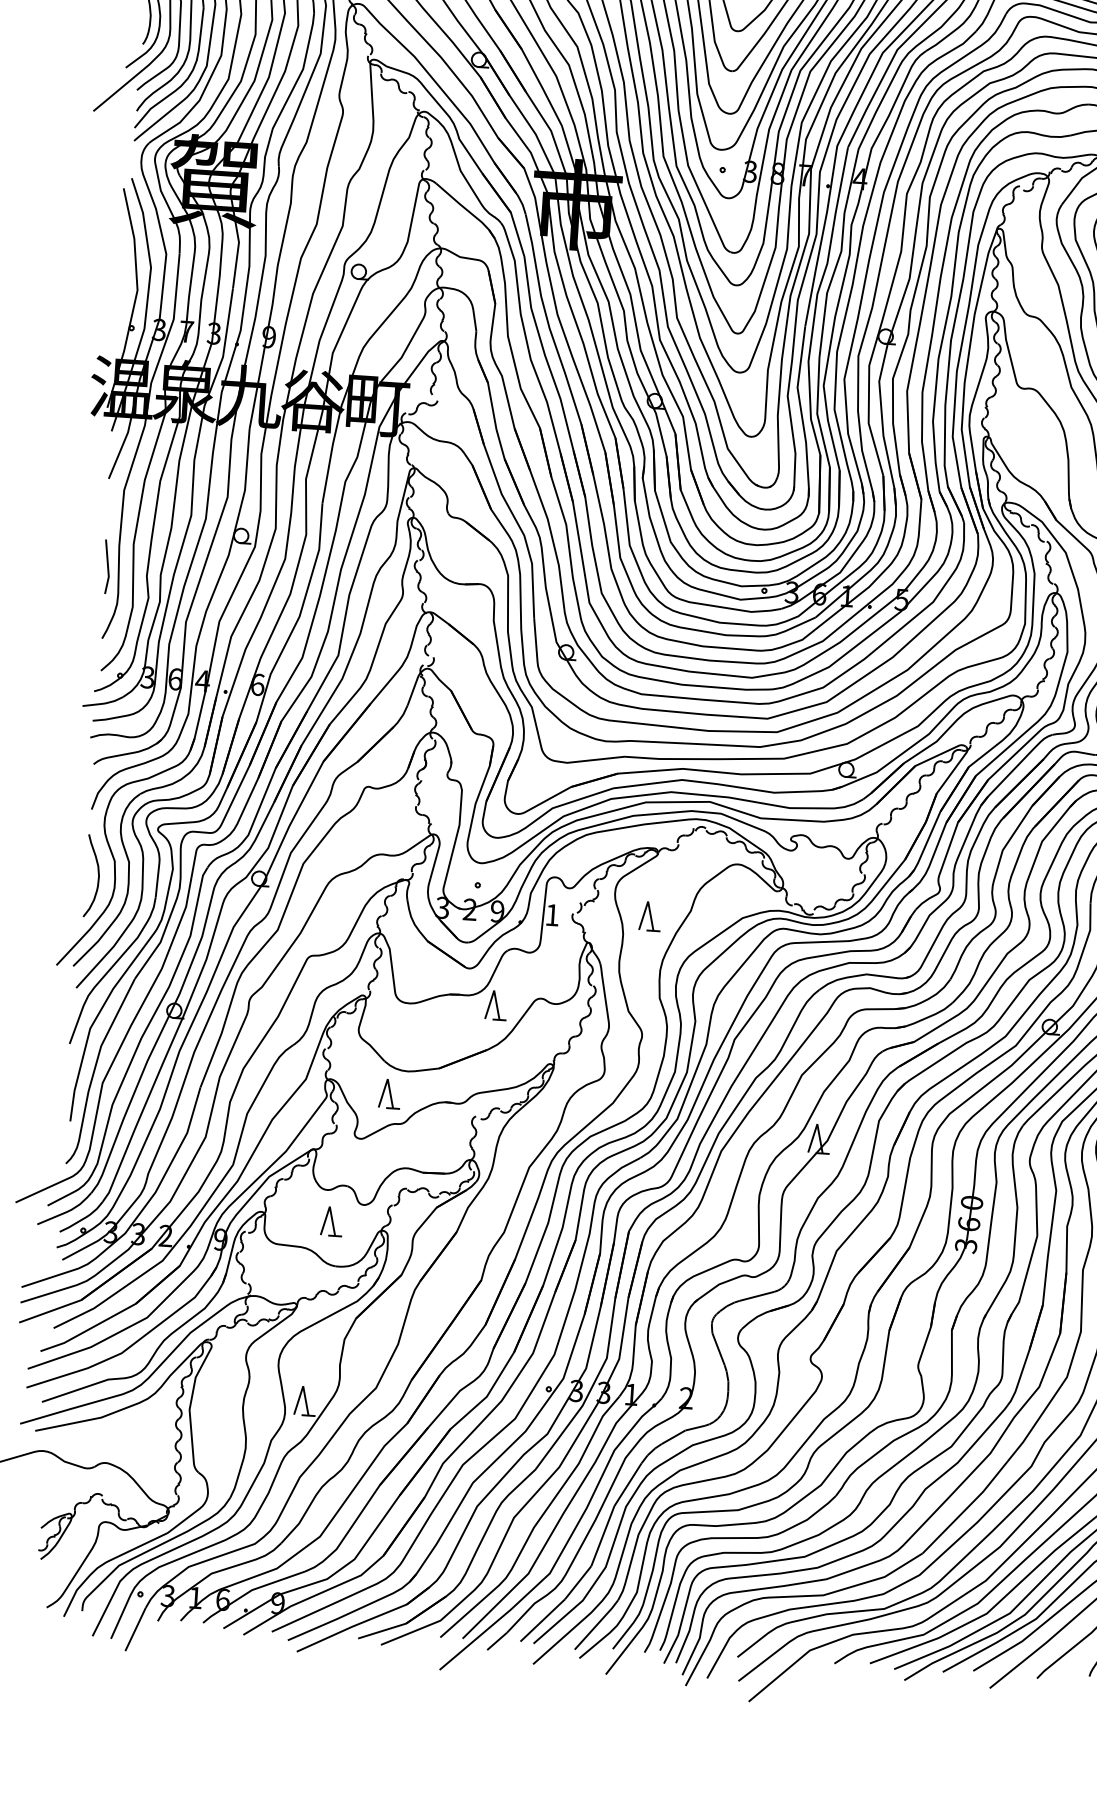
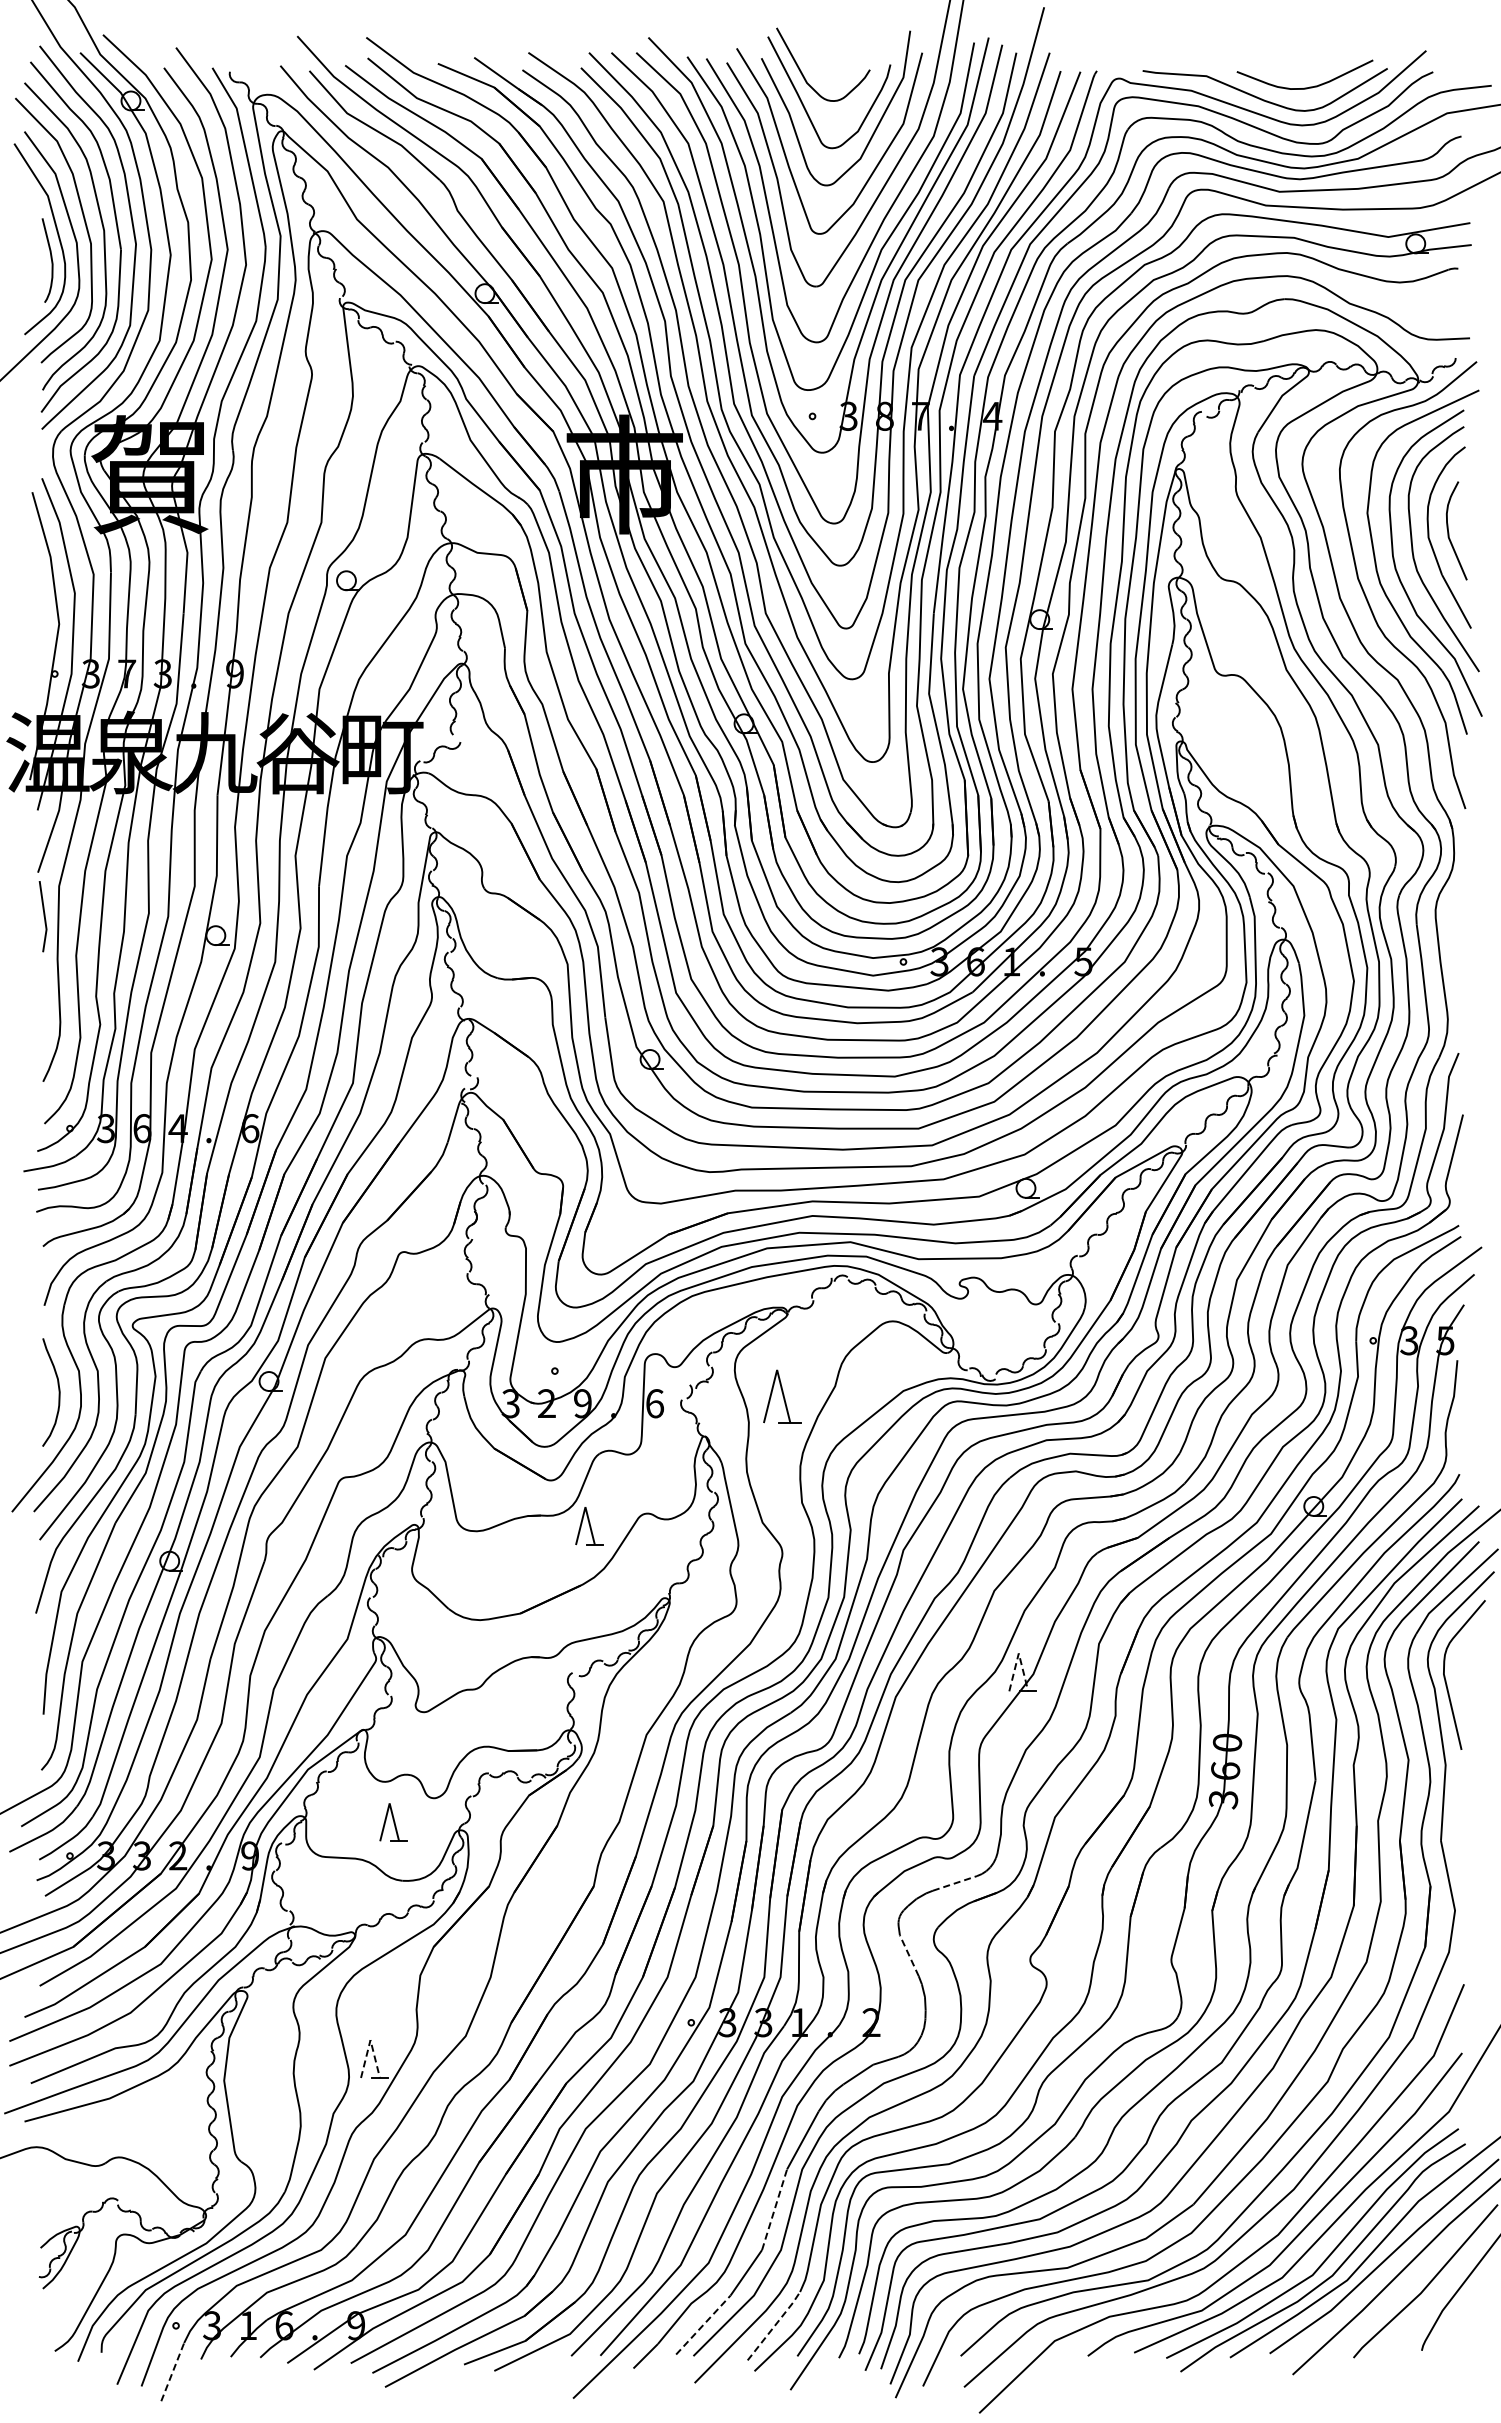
line: (107, 566) -> (43, 916), moved
text: (552, 915) -> (654, 1403), 1 -> 6
part: (650, 916) -> (782, 1396), size x1.4
part: (390, 1093) -> (458, 1650), removed
line: (817, 1124) -> (1018, 1653), solid -> dashed
line: (757, 1296) -> (955, 1883), solid -> dashed
line: (718, 1349) -> (909, 1955), solid -> dashed
line: (303, 1386) -> (370, 2040), solid -> dashed
line: (602, 1535) -> (774, 2209), solid -> dashed
line: (542, 1620) -> (703, 2324), solid -> dashed
line: (597, 1624) -> (775, 2325), solid -> dashed
line: (135, 1629) -> (172, 2371), solid -> dashed

